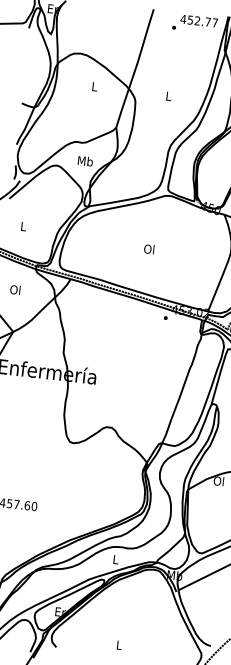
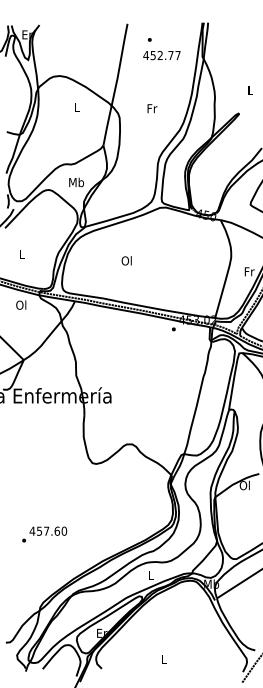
text: (198, 21) -> (161, 55), moved
text: (169, 96) -> (152, 108), L -> Fr
text: (149, 248) -> (126, 260), moved
text: (15, 289) -> (21, 304), moved

